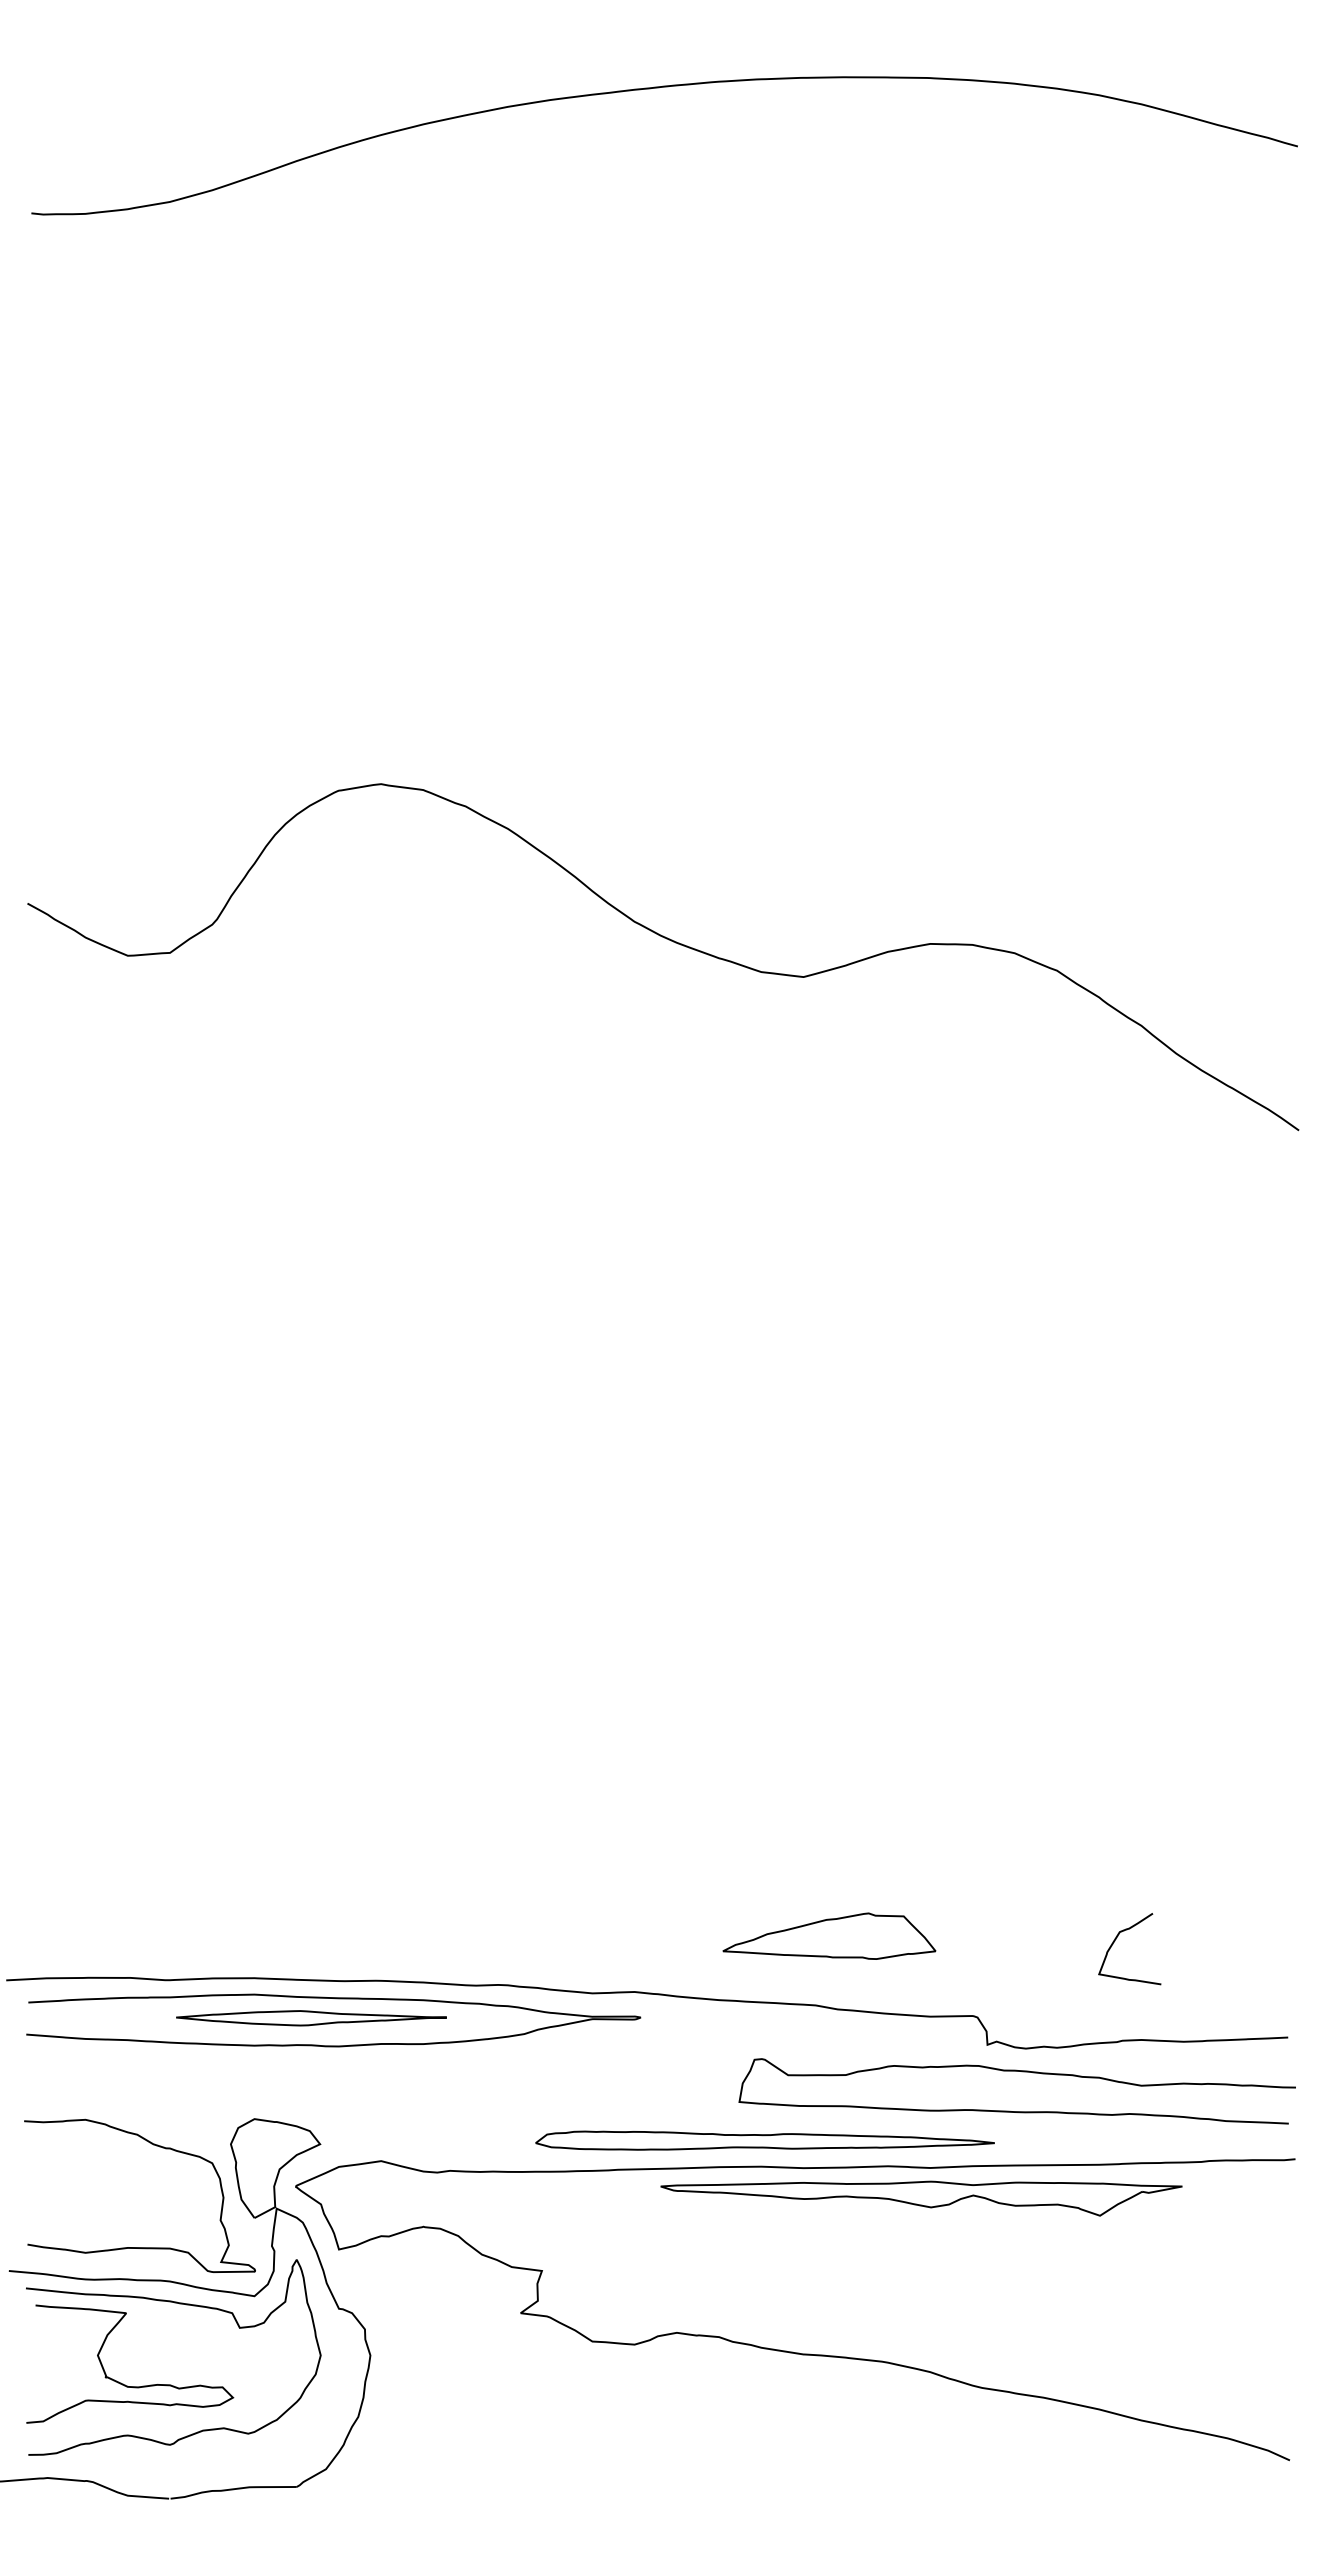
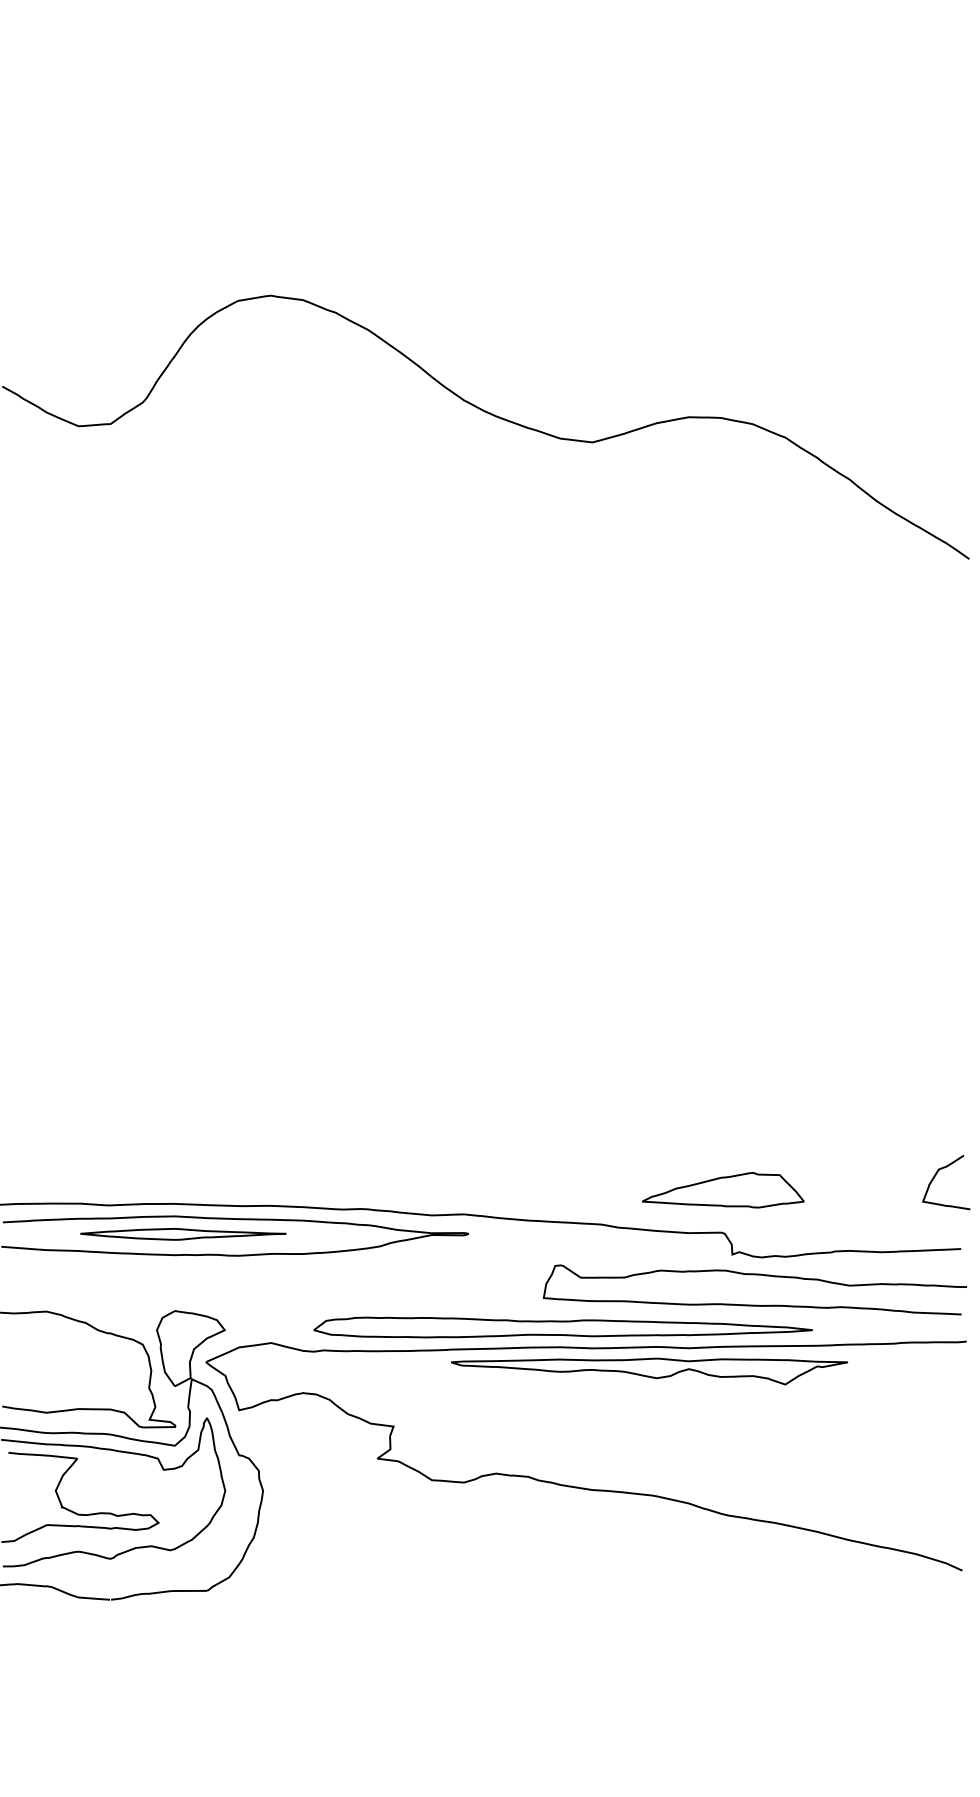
part: (829, 1935) -> (723, 1189), moved
curve: (1115, 1941) -> (935, 1176), moved
part: (311, 2018) -> (183, 1234), moved
part: (765, 2140) -> (563, 1327), size x1.43
part: (921, 2198) -> (649, 1371), moved

